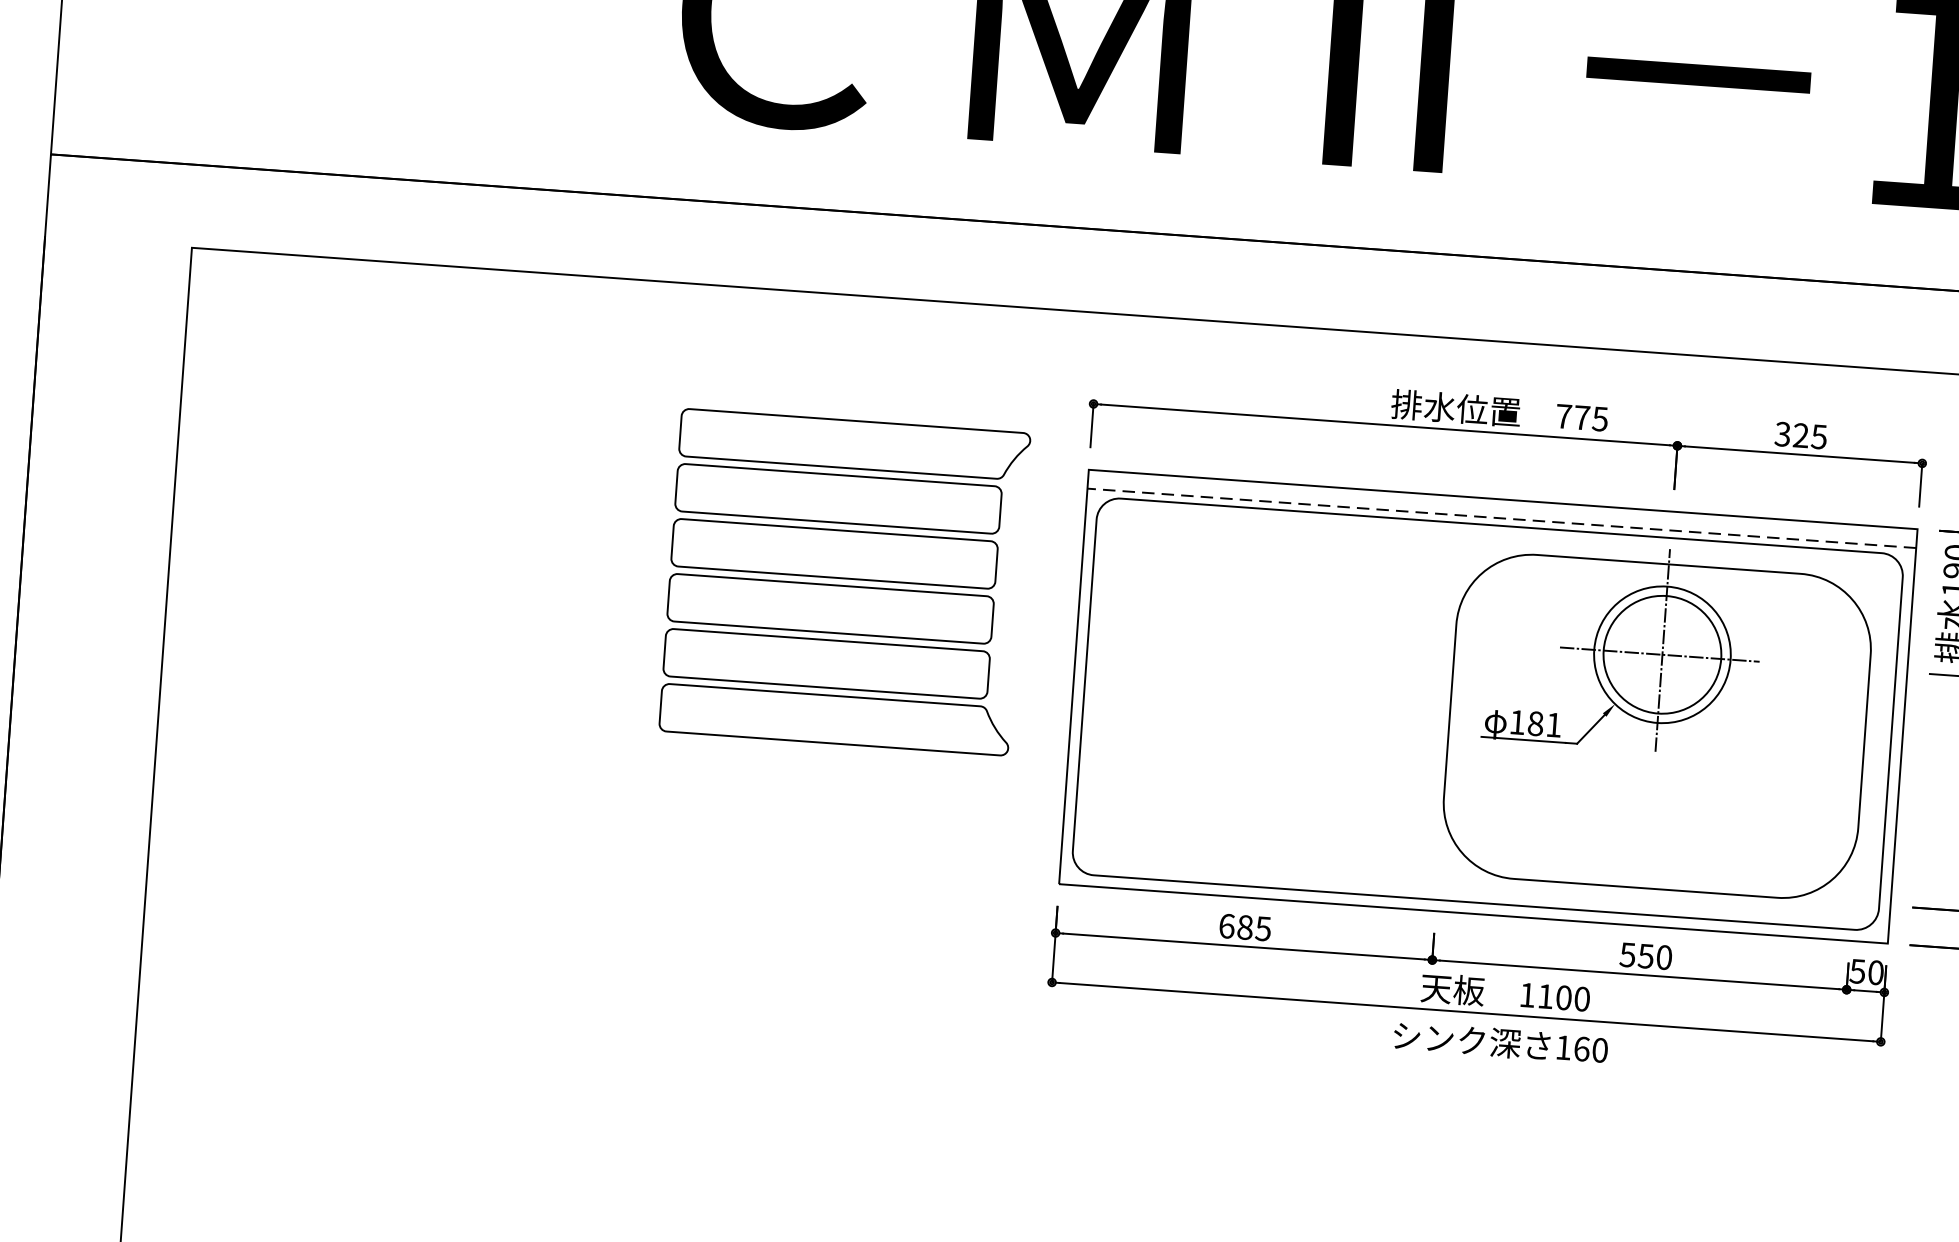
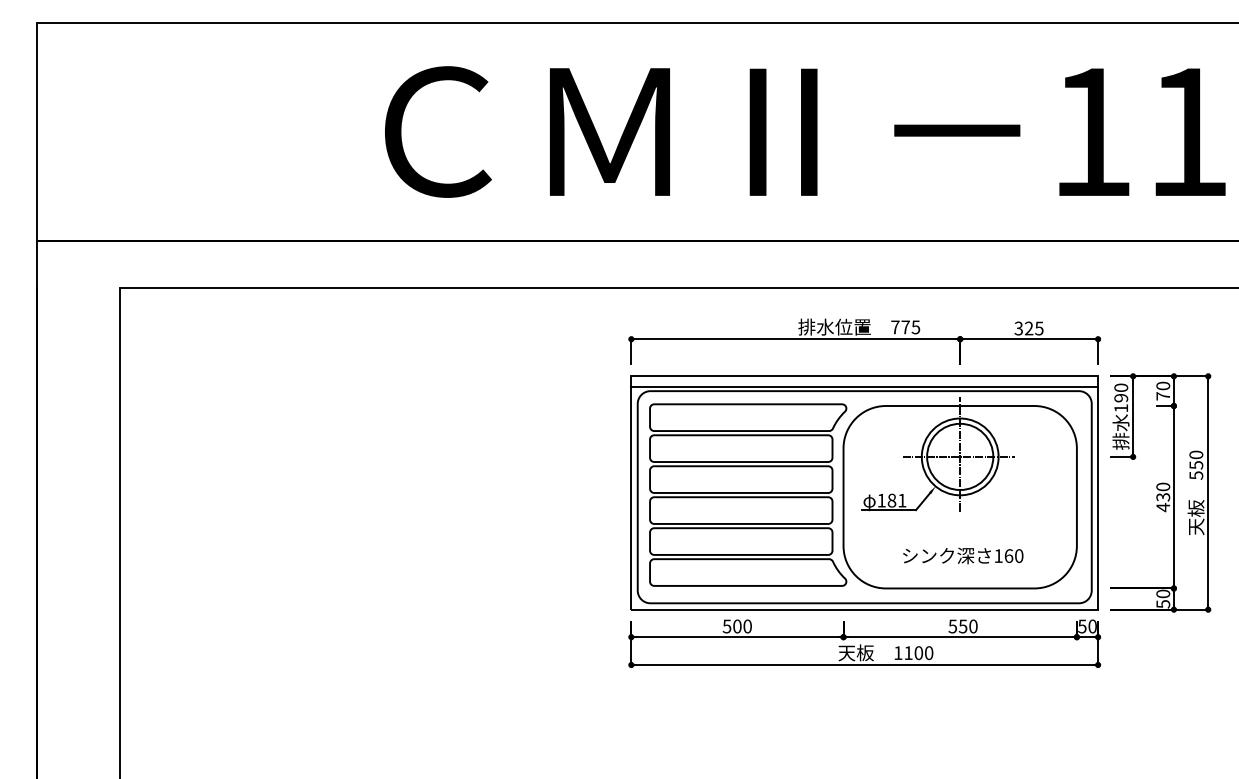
line: (1501, 517) -> (864, 386), dashed -> solid
part: (845, 581) -> (748, 494), moved
text: (1243, 927) -> (736, 626), 685 -> 500
text: (1501, 1042) -> (963, 555), moved

